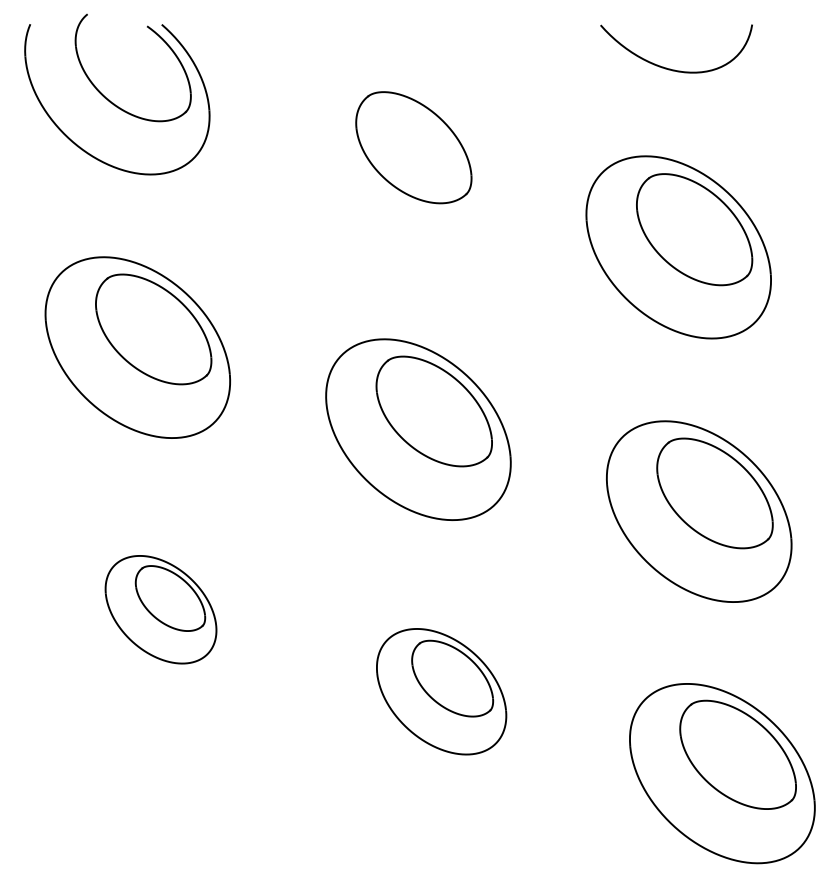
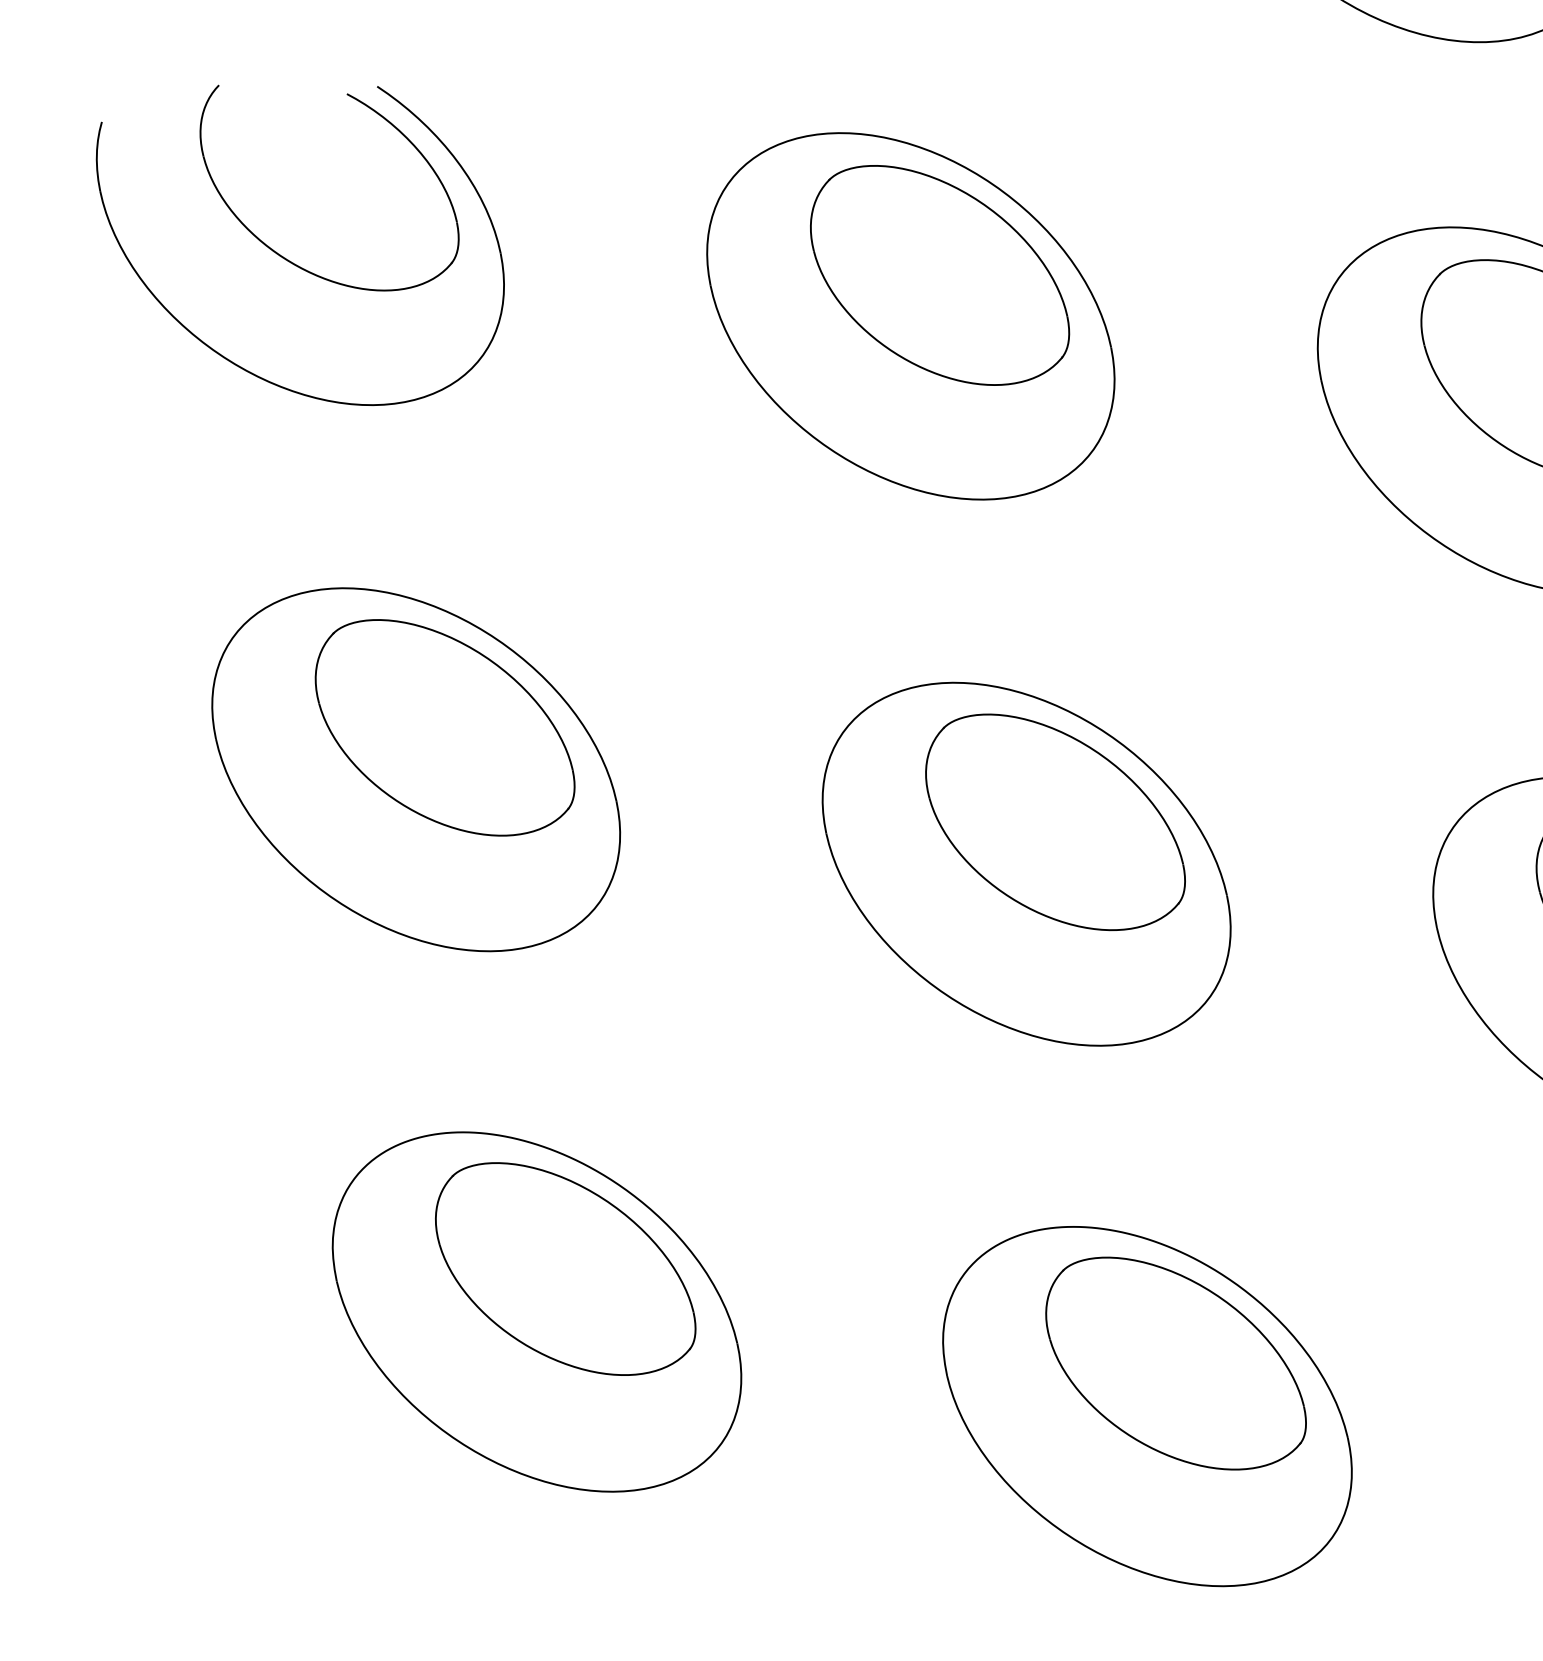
part: (397, 165) -> (909, 316), added
part: (160, 609) -> (535, 1312), size x1.67
part: (441, 691) -> (1147, 1406), size x1.43

